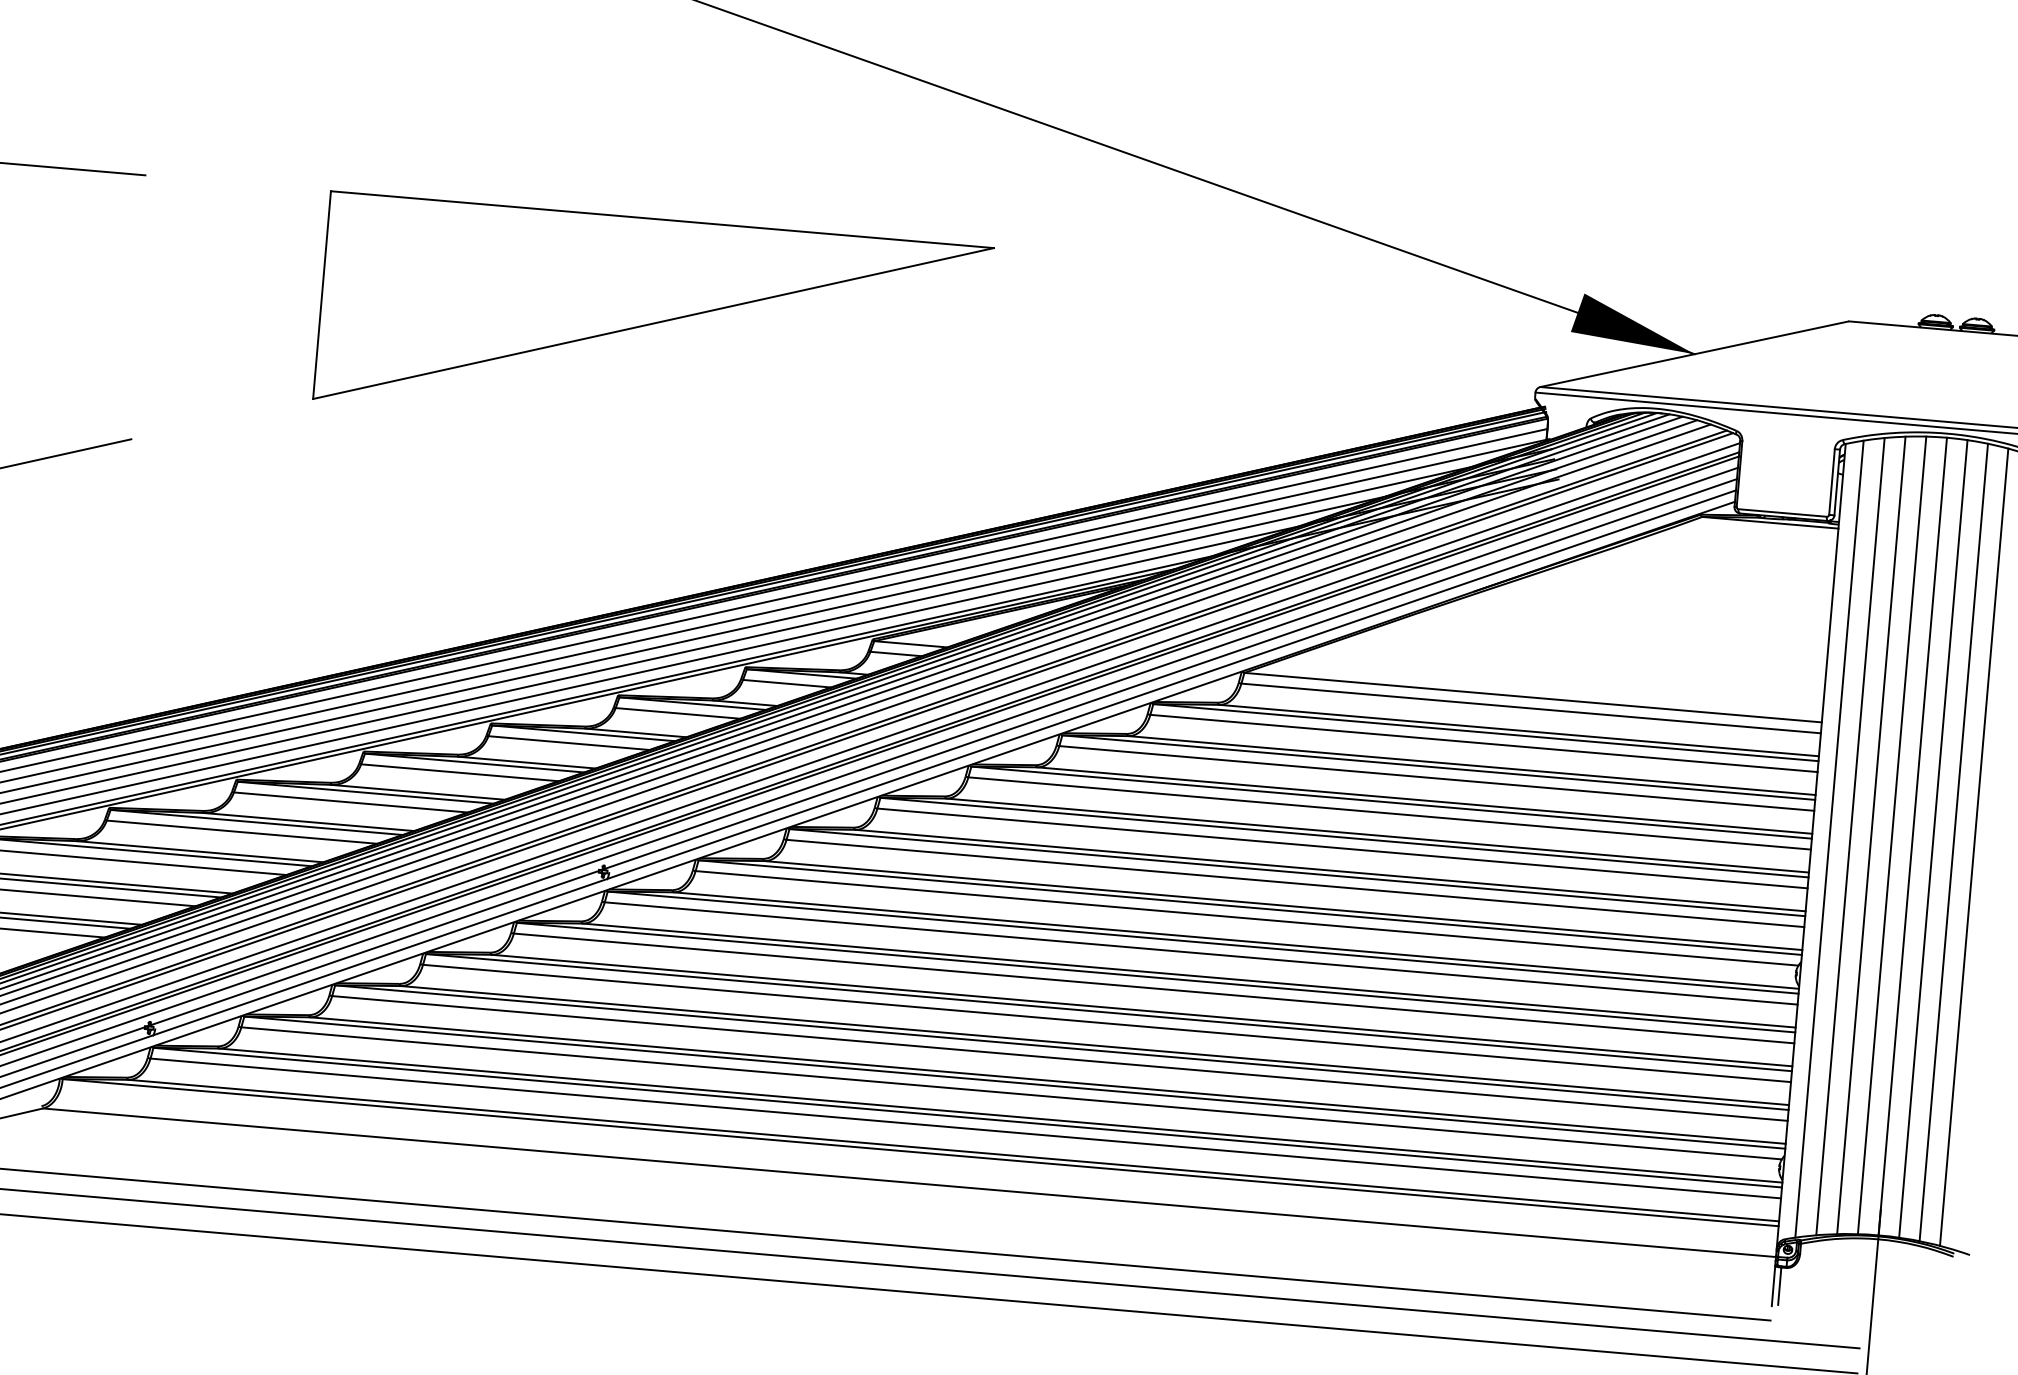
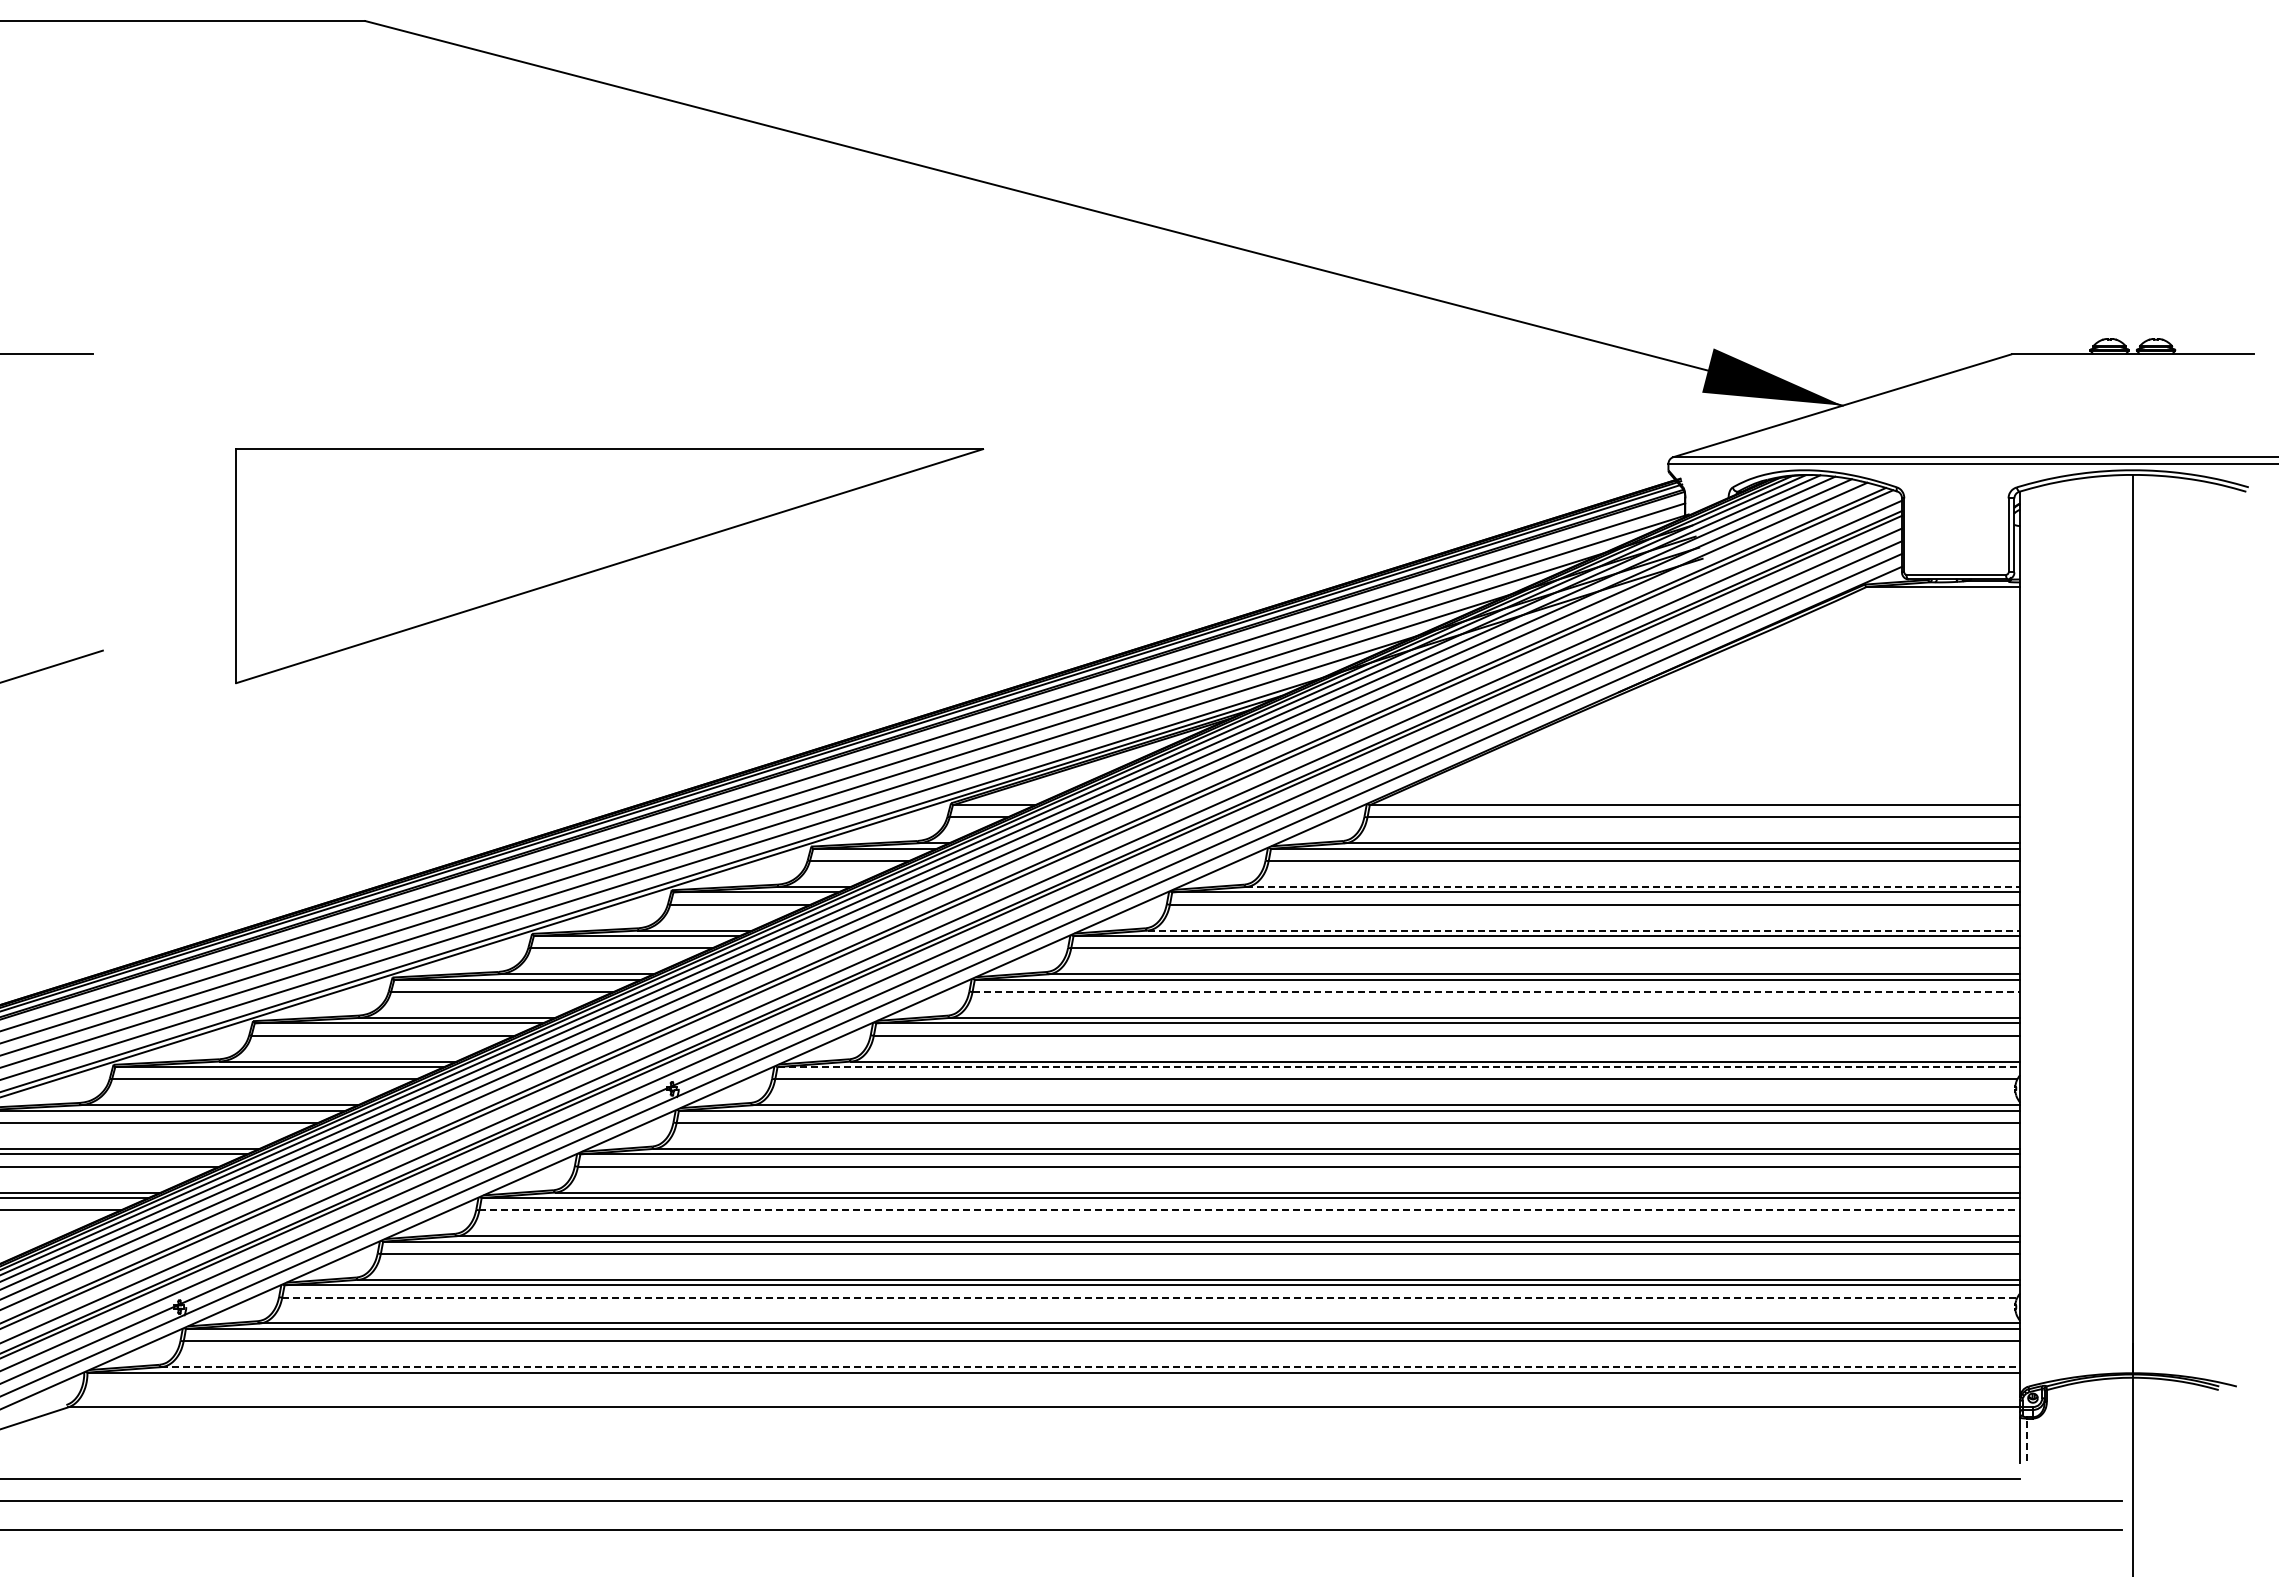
part: (653, 323) -> (609, 566), moved
line: (1472, 765) -> (1633, 886), solid -> dashed
line: (1425, 800) -> (1584, 930), solid -> dashed
line: (1871, 835) -> (2086, 926), removed
line: (1892, 835) -> (2109, 924), removed
line: (1850, 836) -> (2063, 930), removed
line: (1829, 838) -> (2039, 934), removed
line: (1933, 838) -> (2156, 924), removed
line: (1954, 842) -> (2179, 926), removed
line: (1974, 847) -> (2202, 930), removed
line: (1342, 848) -> (1496, 992), solid -> dashed
line: (1250, 908) -> (1399, 1067), solid -> dashed
line: (1107, 1023) -> (1250, 1210), solid -> dashed
line: (1011, 1093) -> (1149, 1297), solid -> dashed
line: (954, 1150) -> (1091, 1367), solid -> dashed
line: (1780, 1286) -> (2027, 1439), solid -> dashed

